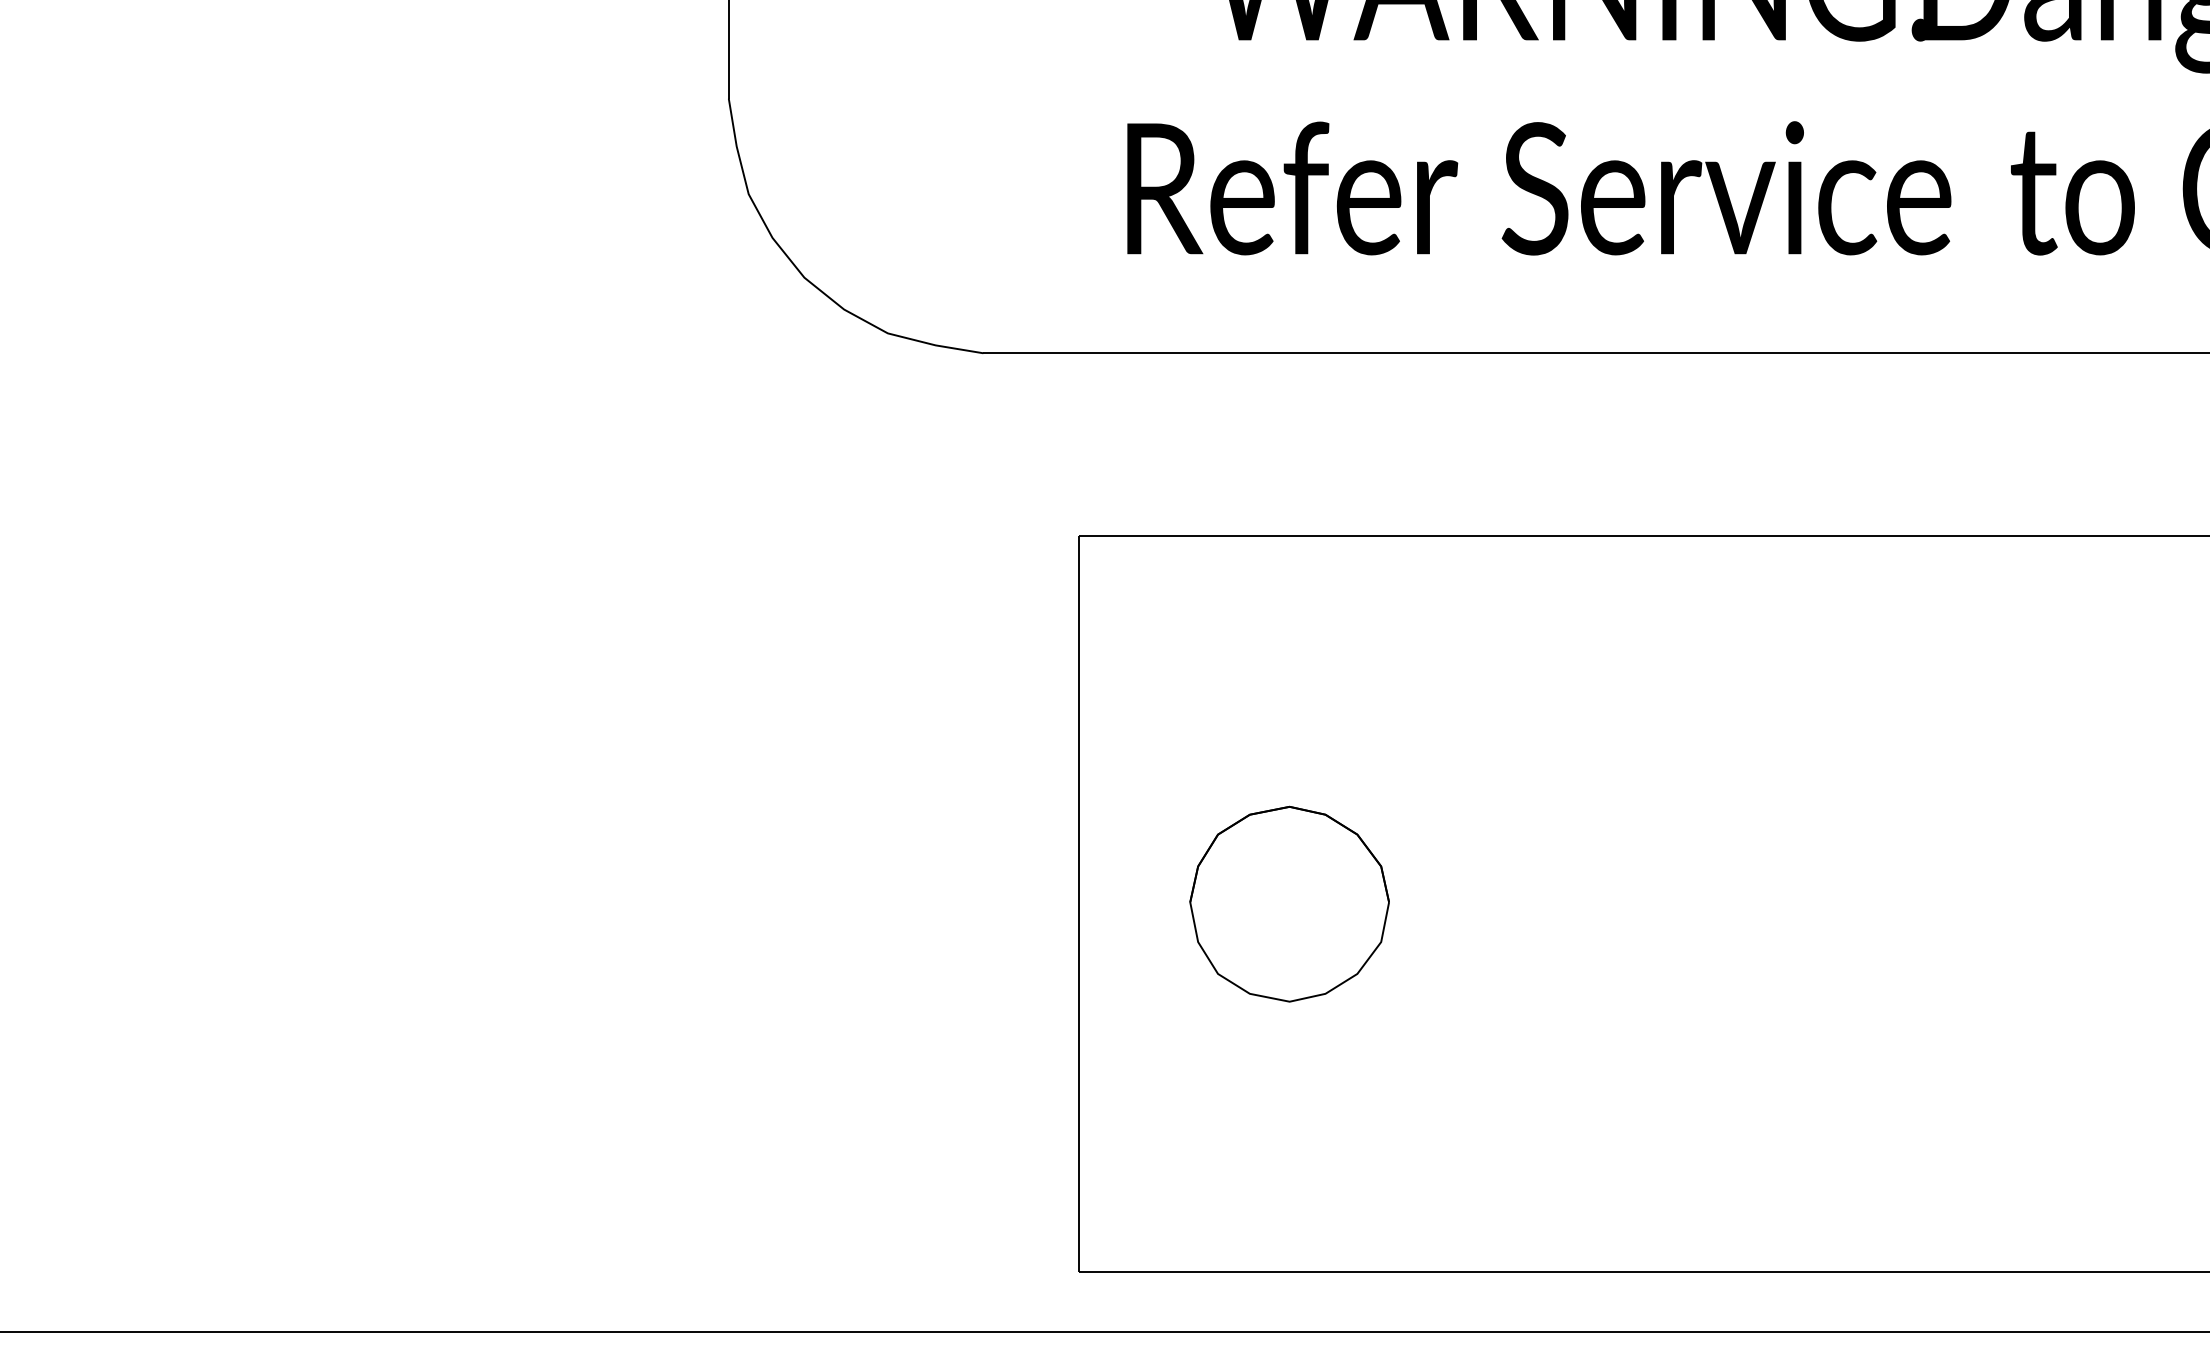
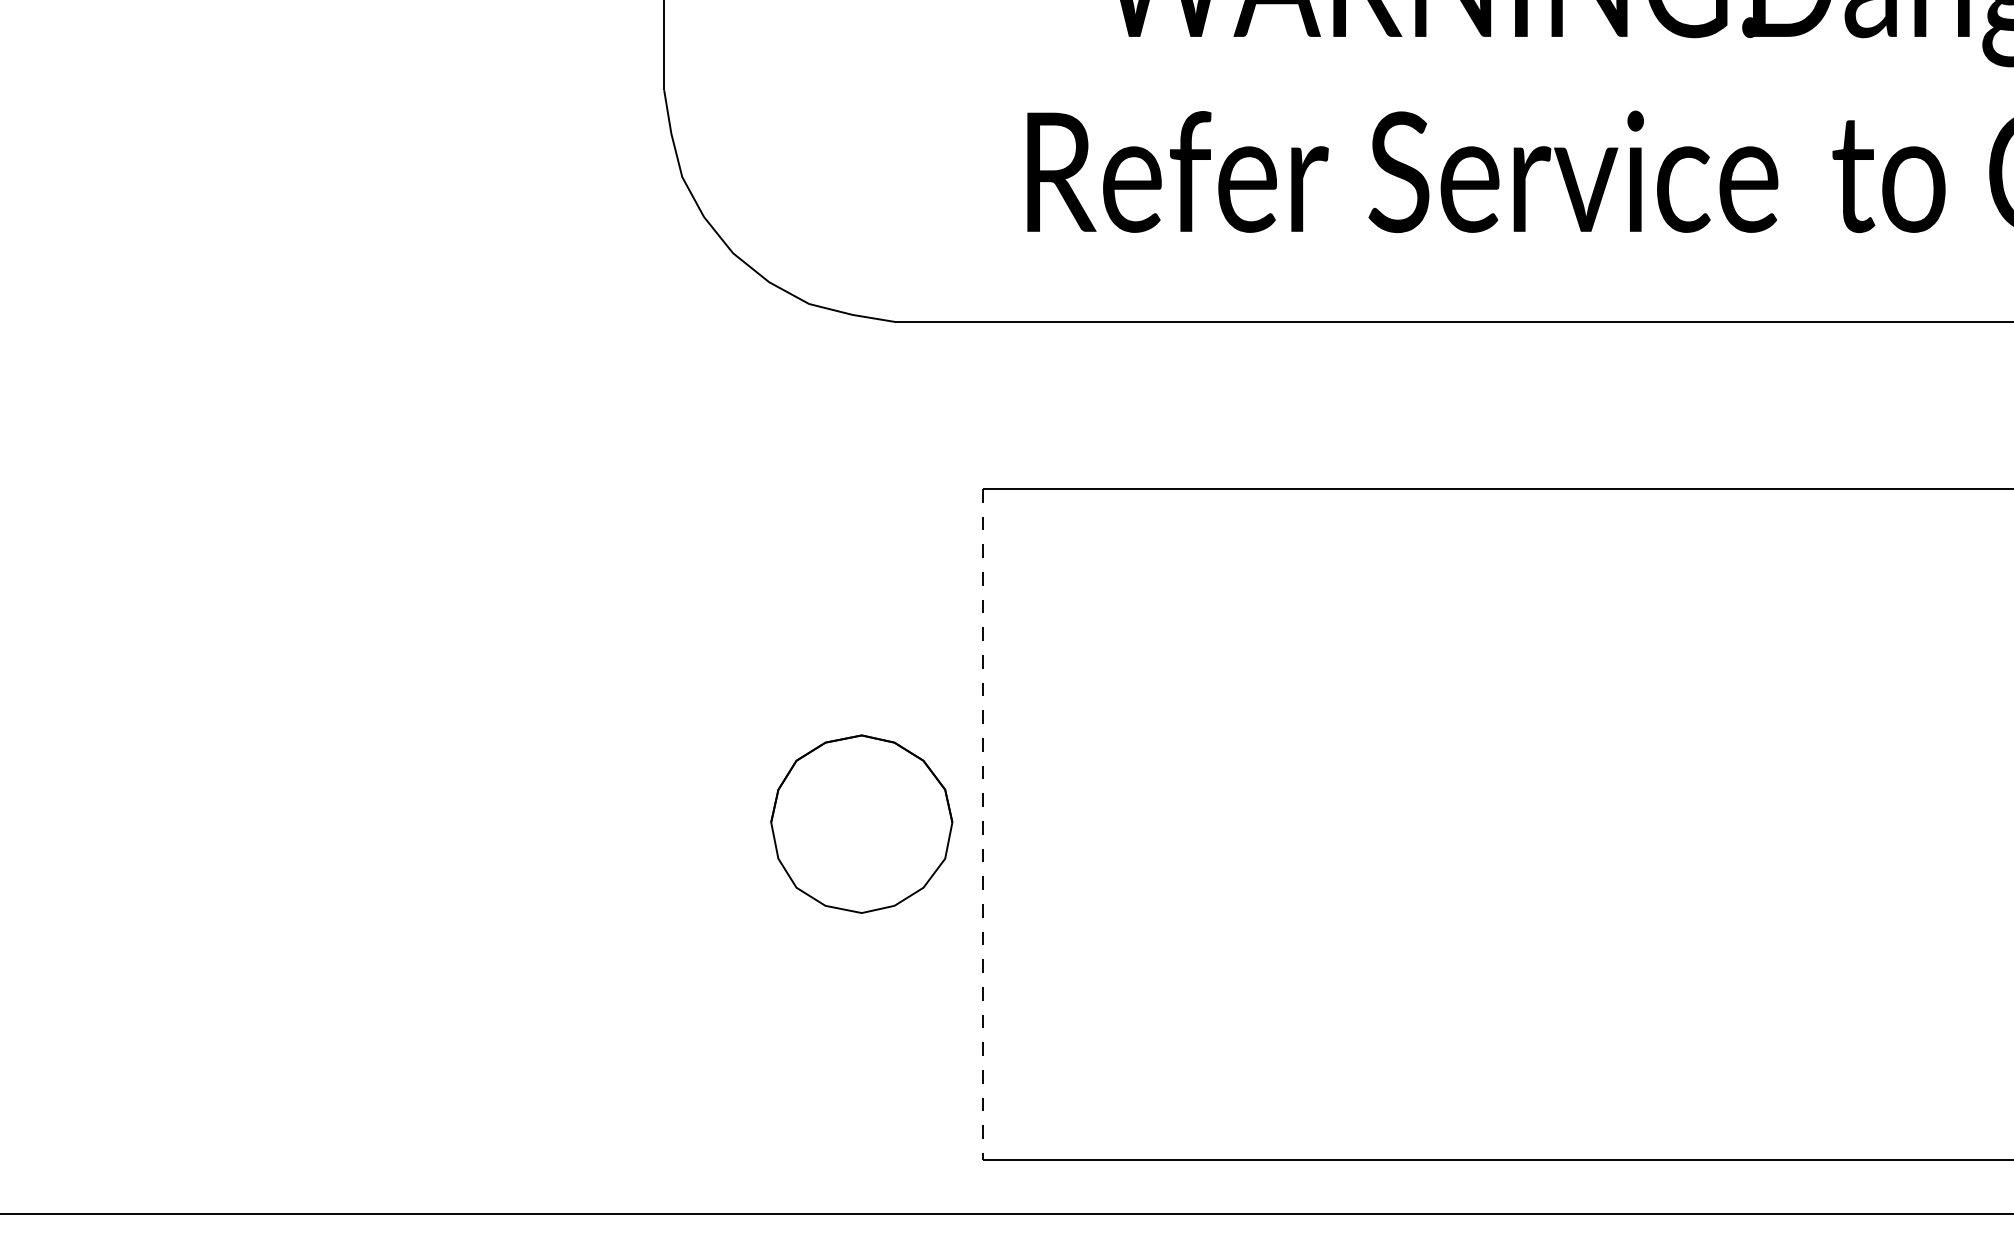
part: (1289, 903) -> (861, 823), moved
line: (1078, 904) -> (982, 824), solid -> dashed

